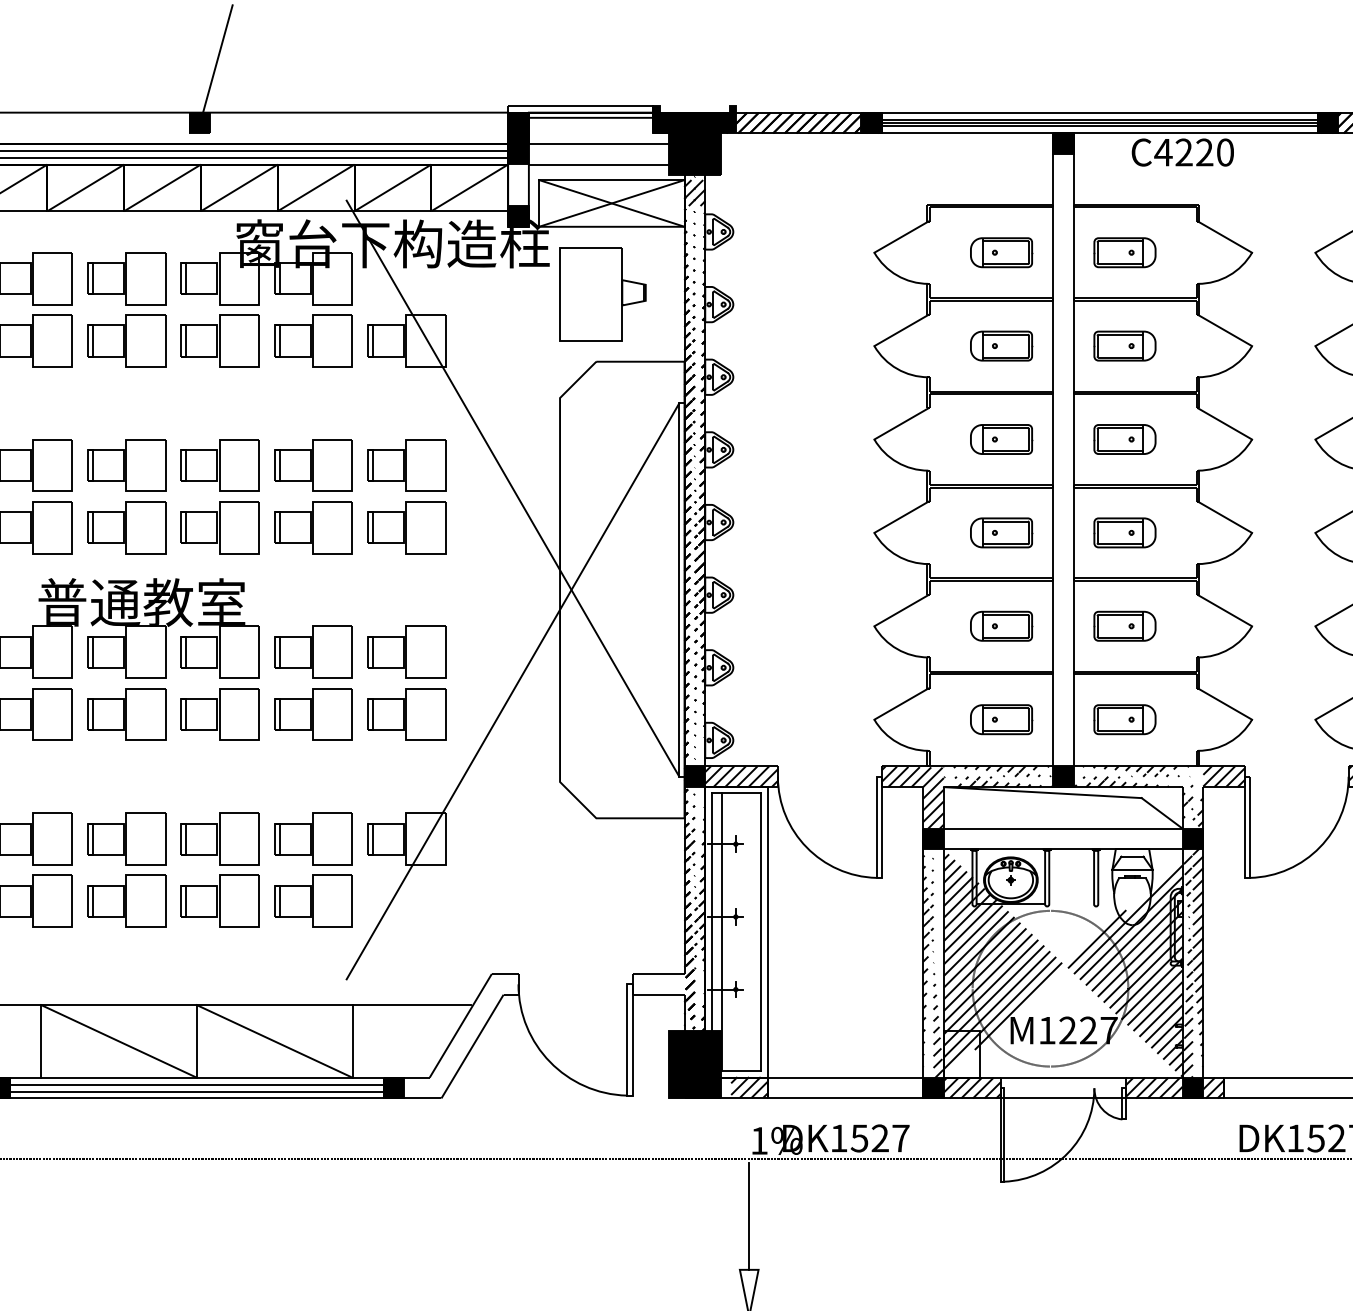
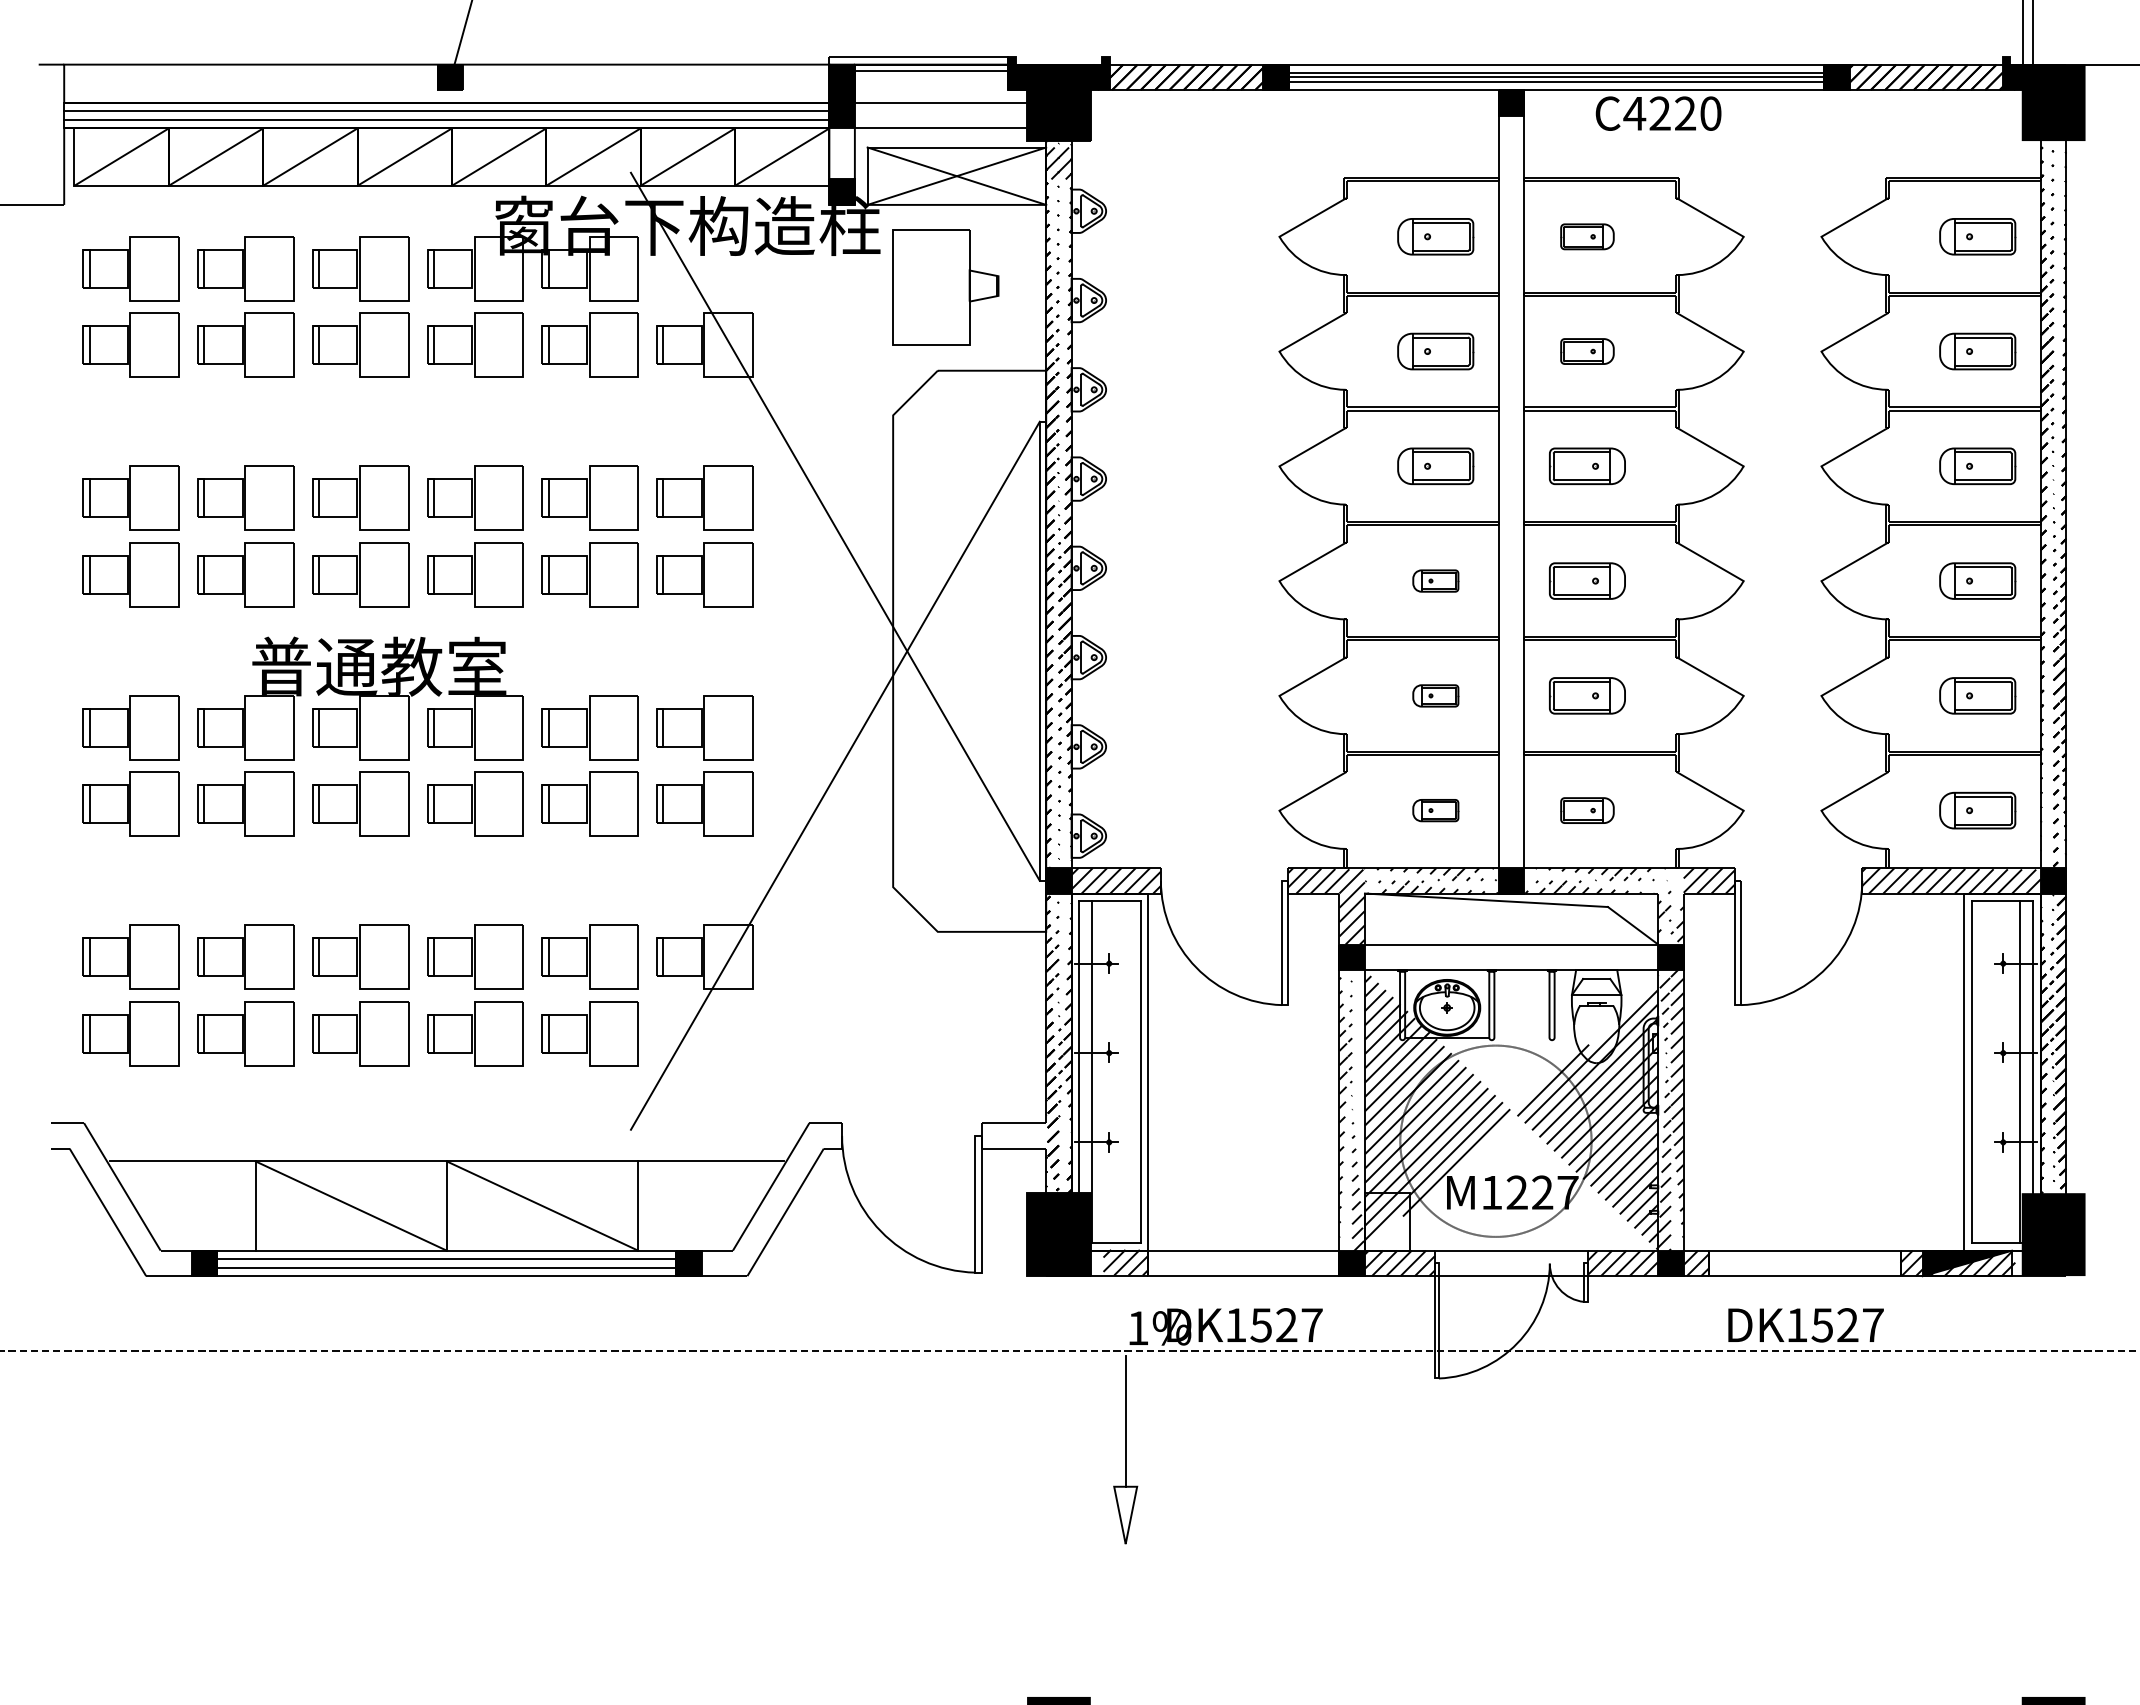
part: (1125, 252) -> (1587, 236), size x0.7
part: (1125, 346) -> (1587, 351), size x0.7
part: (1001, 532) -> (1435, 580), size x0.6
part: (1001, 625) -> (1435, 695), size x0.6
part: (1001, 719) -> (1435, 810), size x0.6
part: (1125, 719) -> (1587, 810), size x0.7

